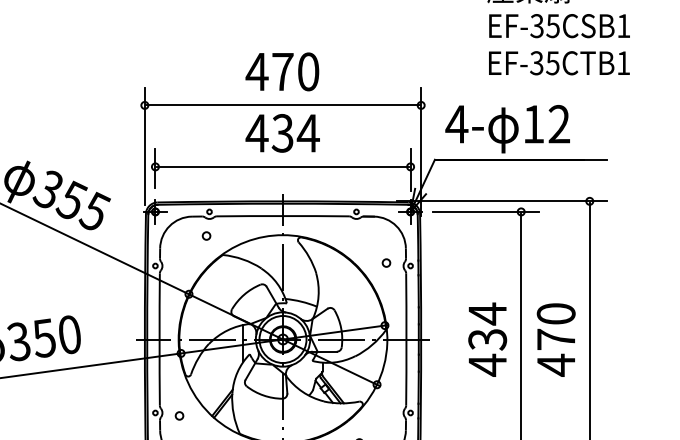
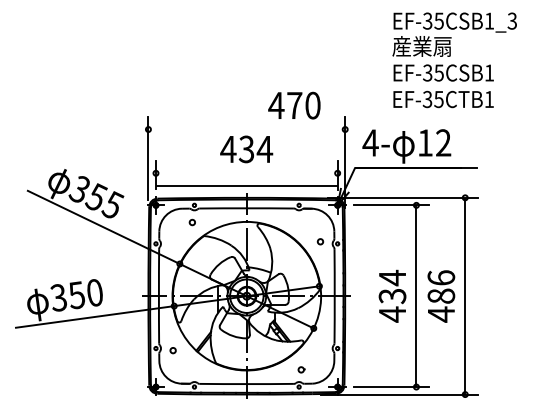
text: (282, 71) -> (294, 105), moved
line: (282, 105) -> (246, 129), removed
line: (282, 167) -> (246, 186), moved
text: (556, 325) -> (441, 286), 470 -> 486

